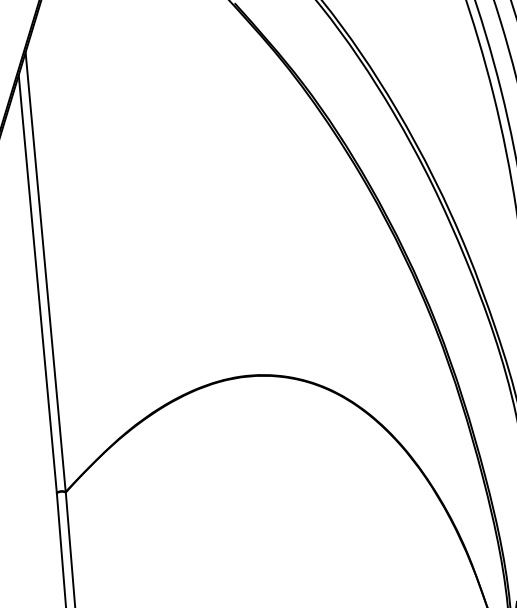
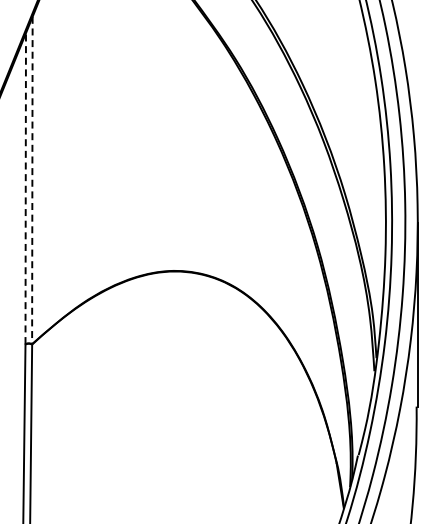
line: (45, 272) -> (32, 180), solid -> dashed
line: (37, 283) -> (25, 188), solid -> dashed

